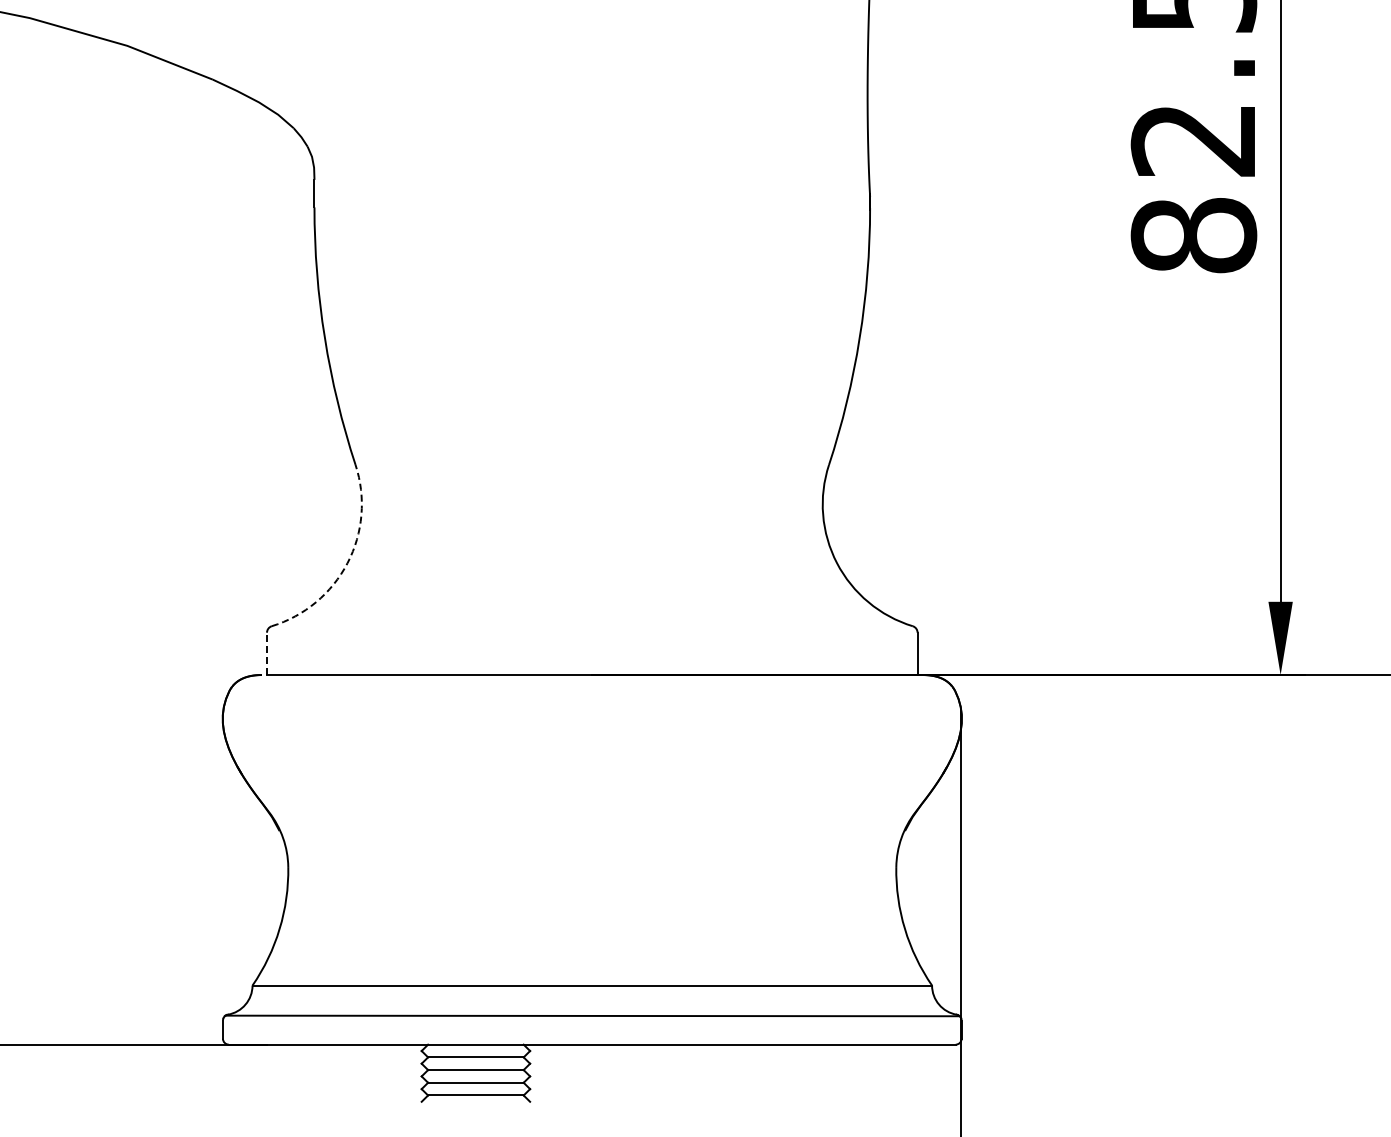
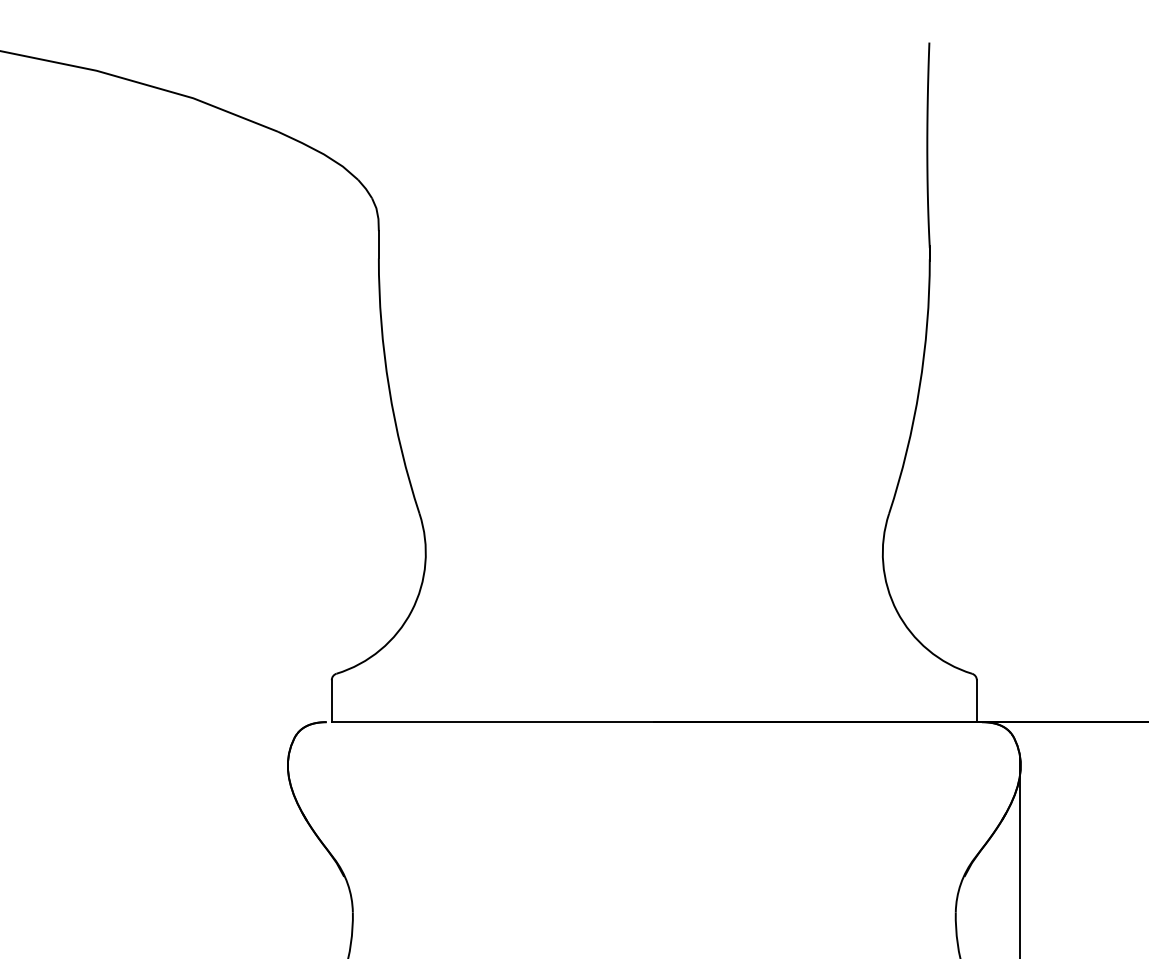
arc: (347, 563) -> (411, 611), dashed -> solid
line: (267, 653) -> (332, 700), dashed -> solid

